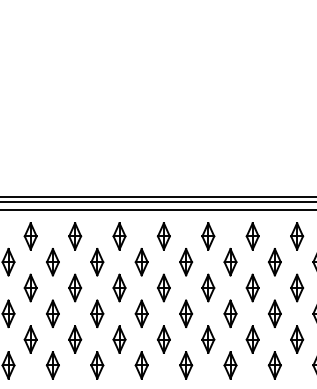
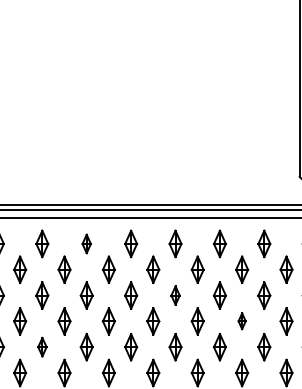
part: (119, 236) -> (86, 244), size x0.7
part: (208, 287) -> (175, 295), size x0.7
part: (274, 313) -> (241, 321), size x0.6
part: (75, 339) -> (42, 347), size x0.7

